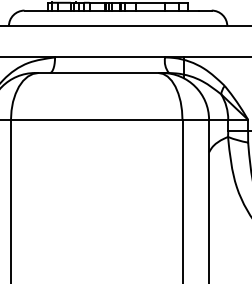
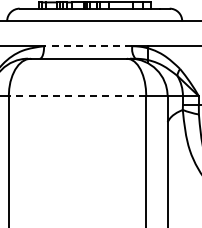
line: (109, 57) -> (87, 46), solid -> dashed
line: (96, 120) -> (77, 96), solid -> dashed

